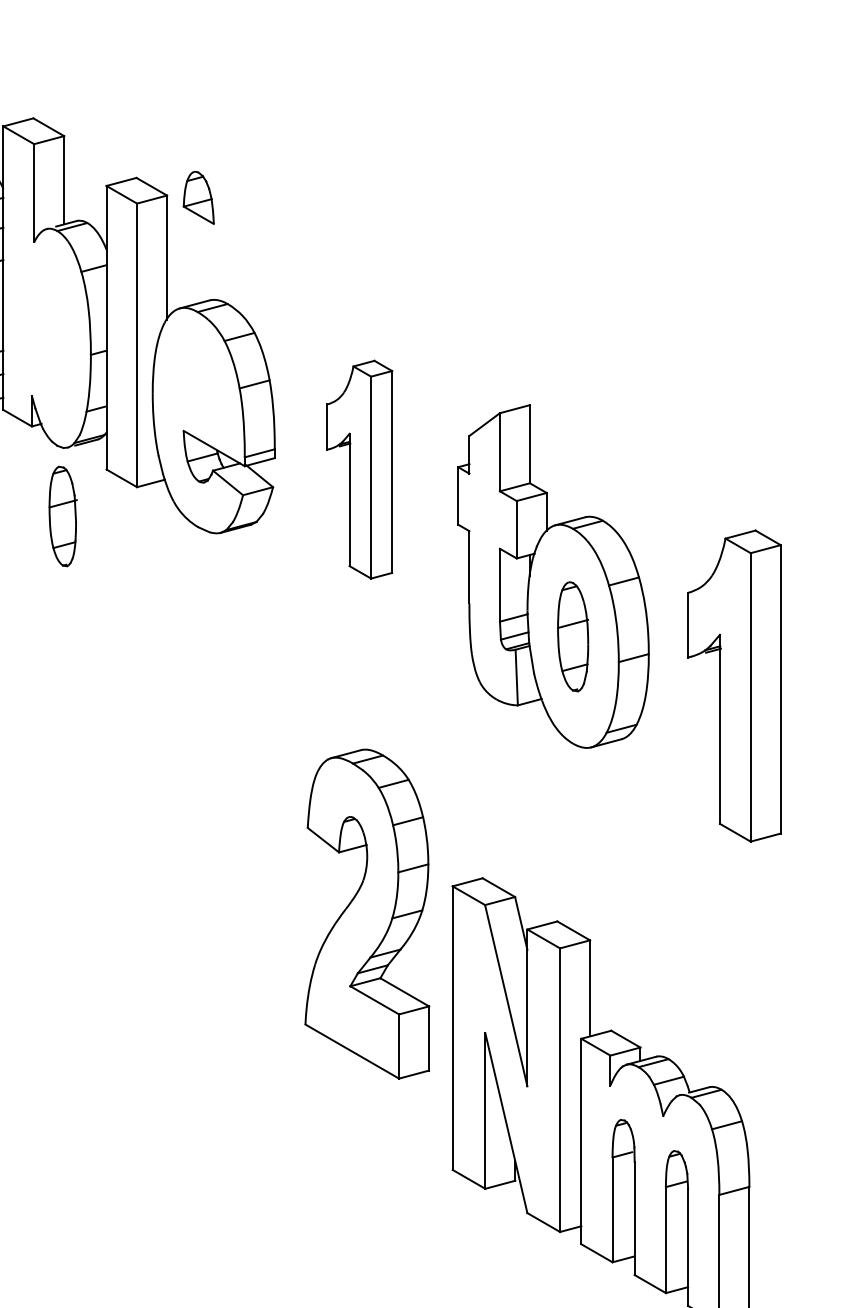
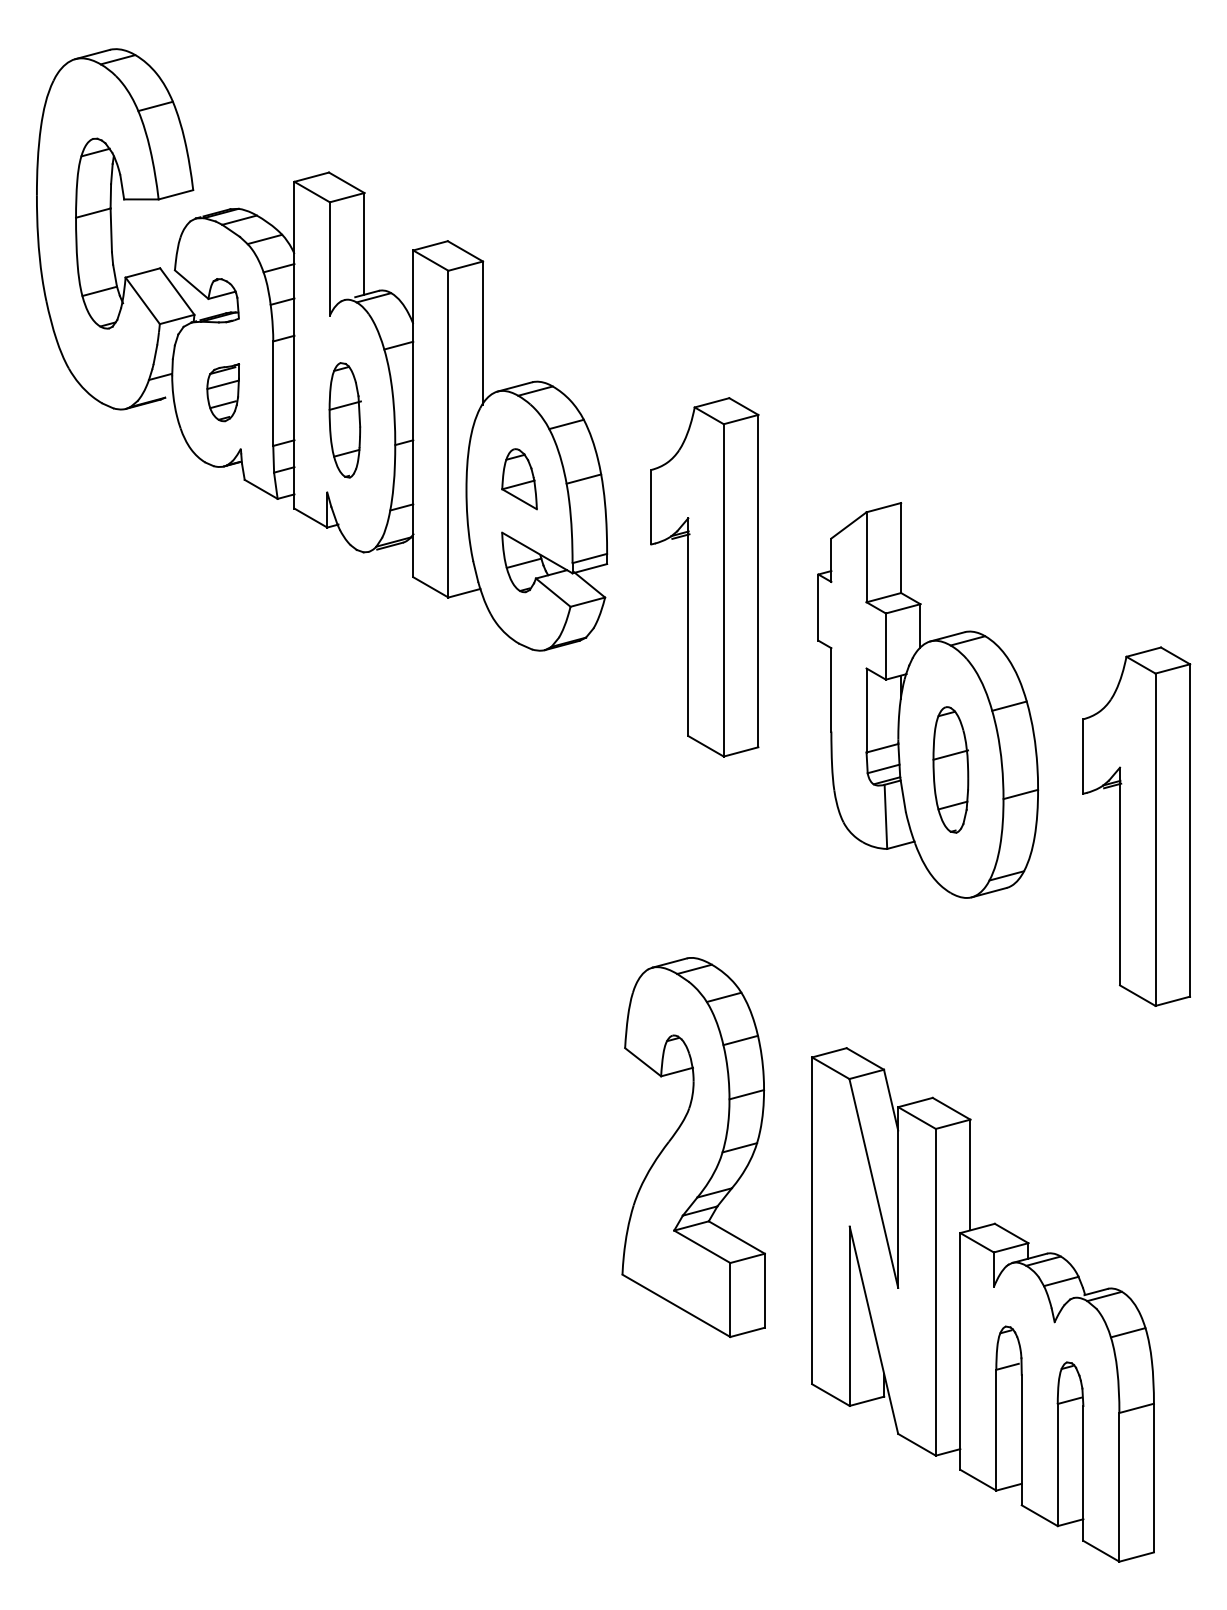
part: (198, 198) -> (519, 479), moved
part: (359, 469) -> (704, 577), size x1.43
part: (62, 516) -> (344, 420), moved
part: (367, 914) -> (693, 1147), moved

